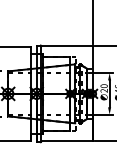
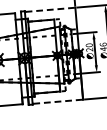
line: (67, 46) -> (50, 10), solid -> dashed
line: (67, 141) -> (58, 101), solid -> dashed

